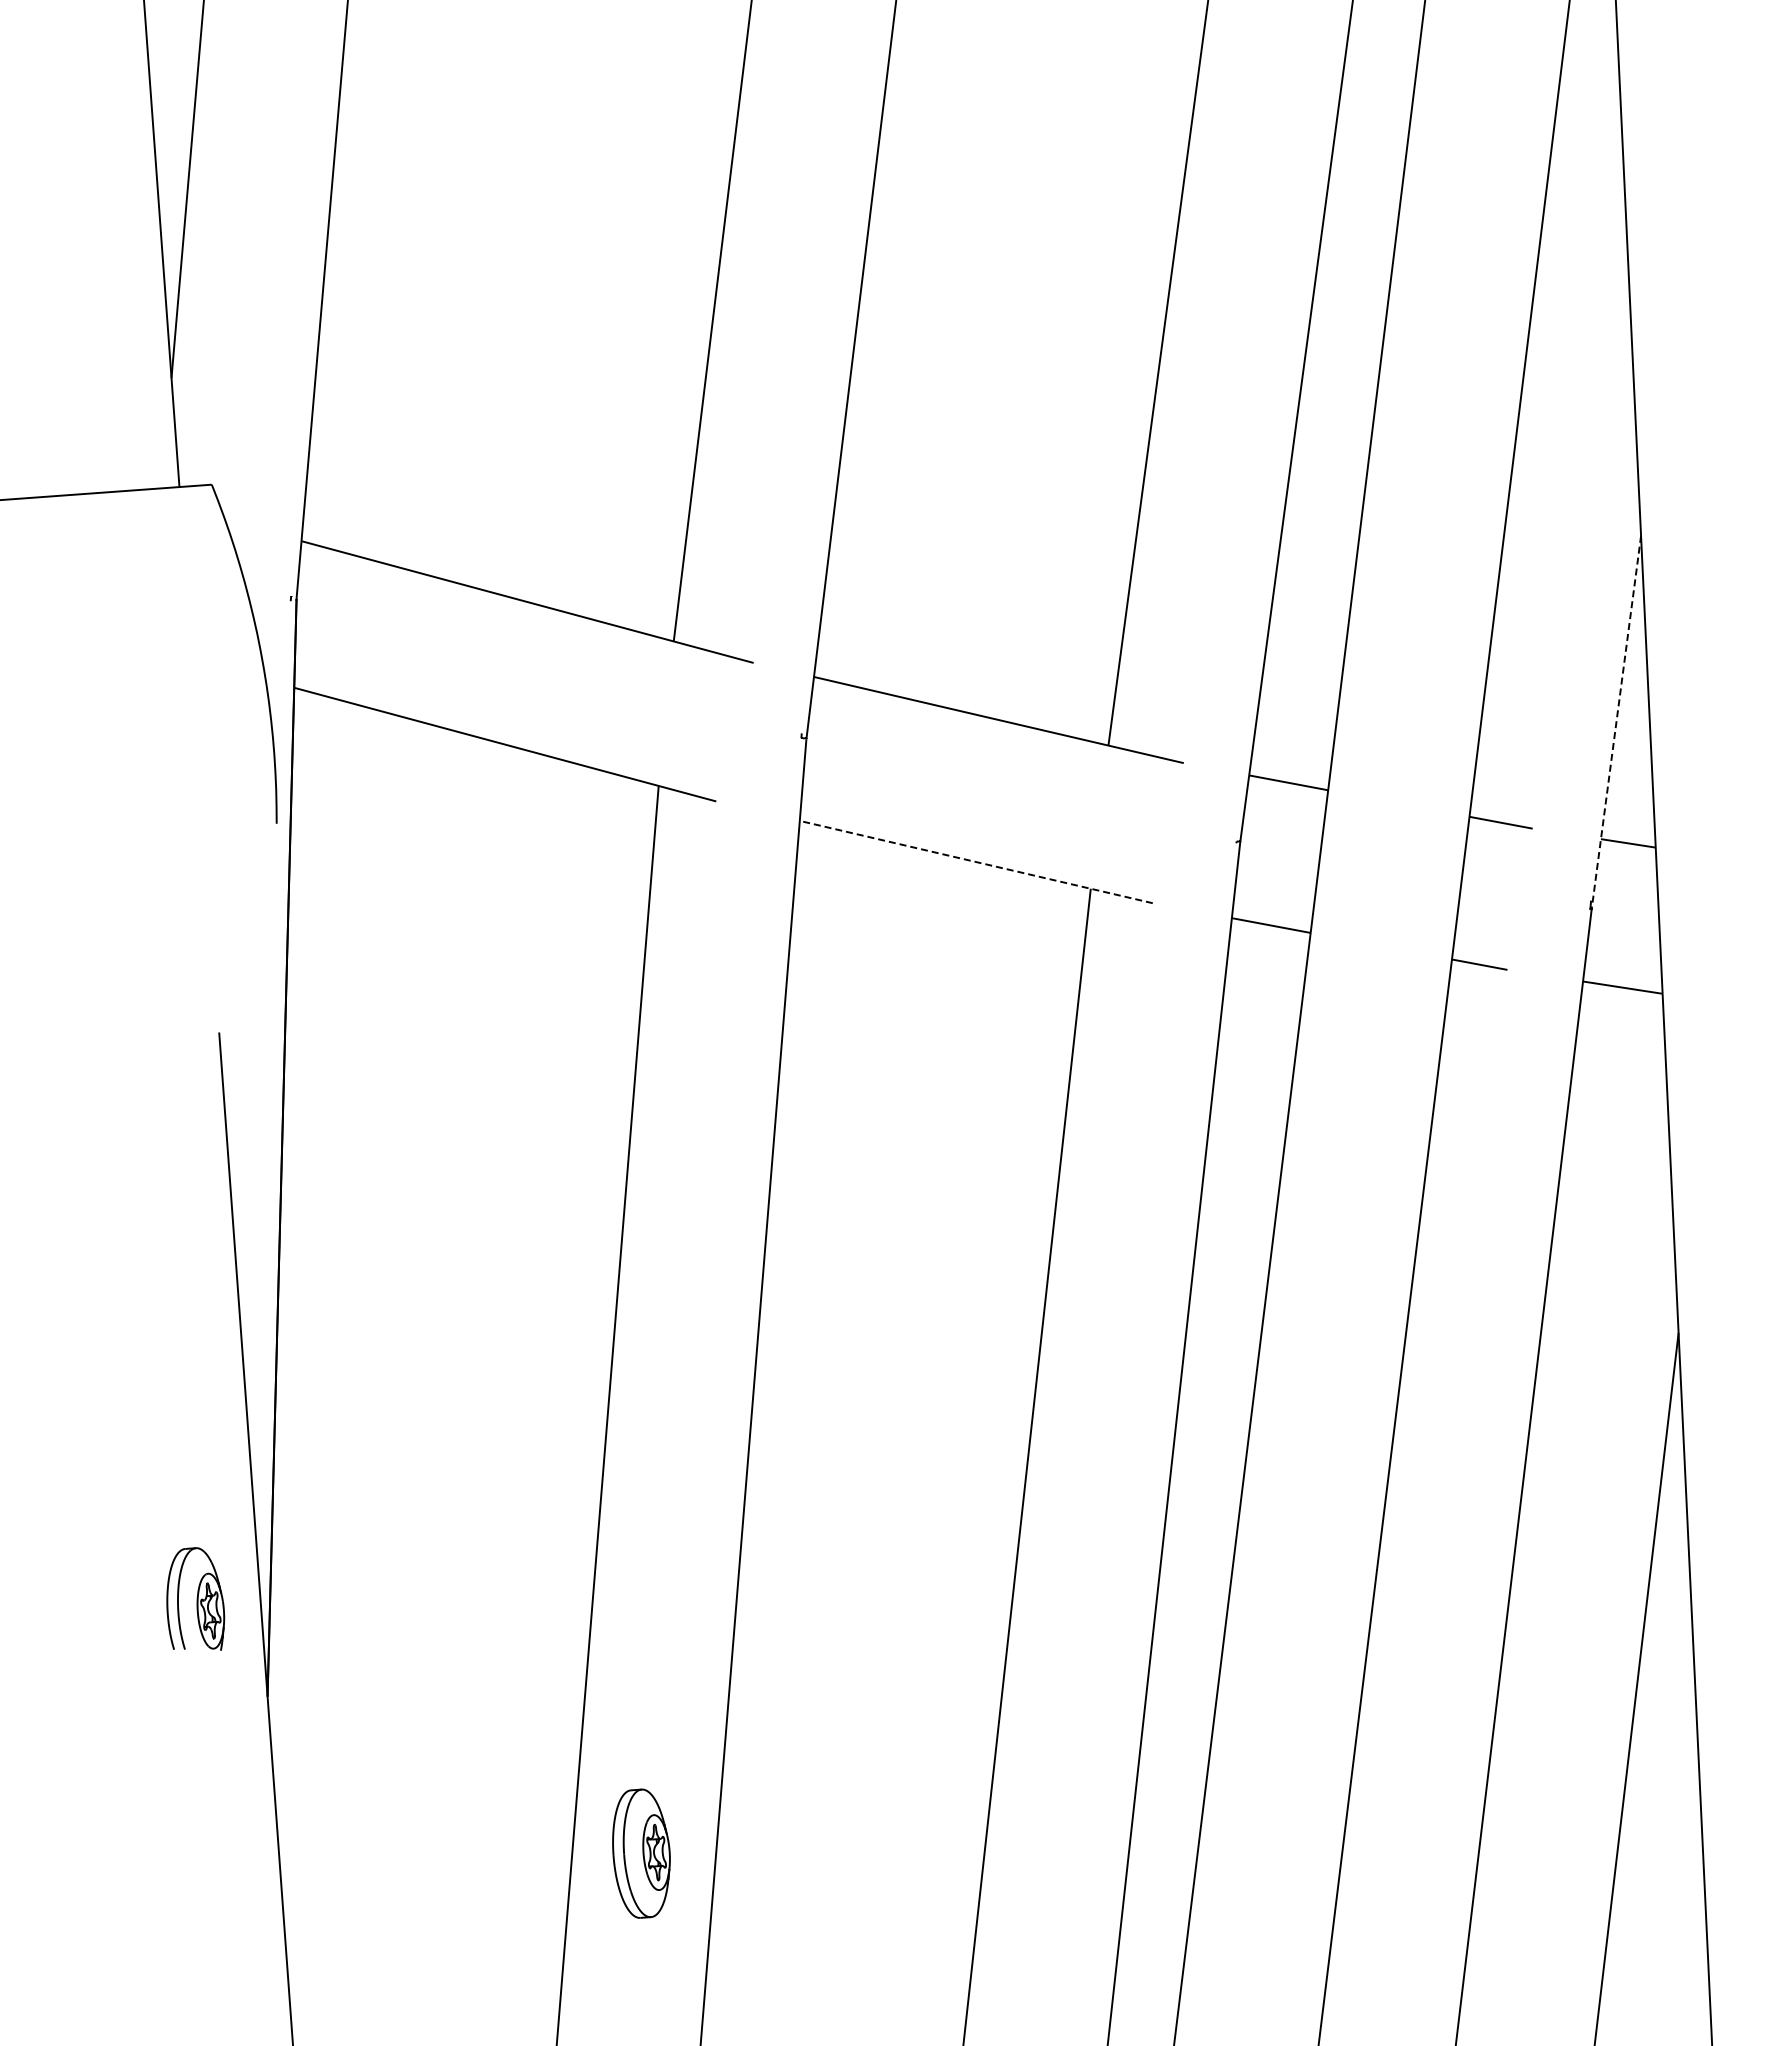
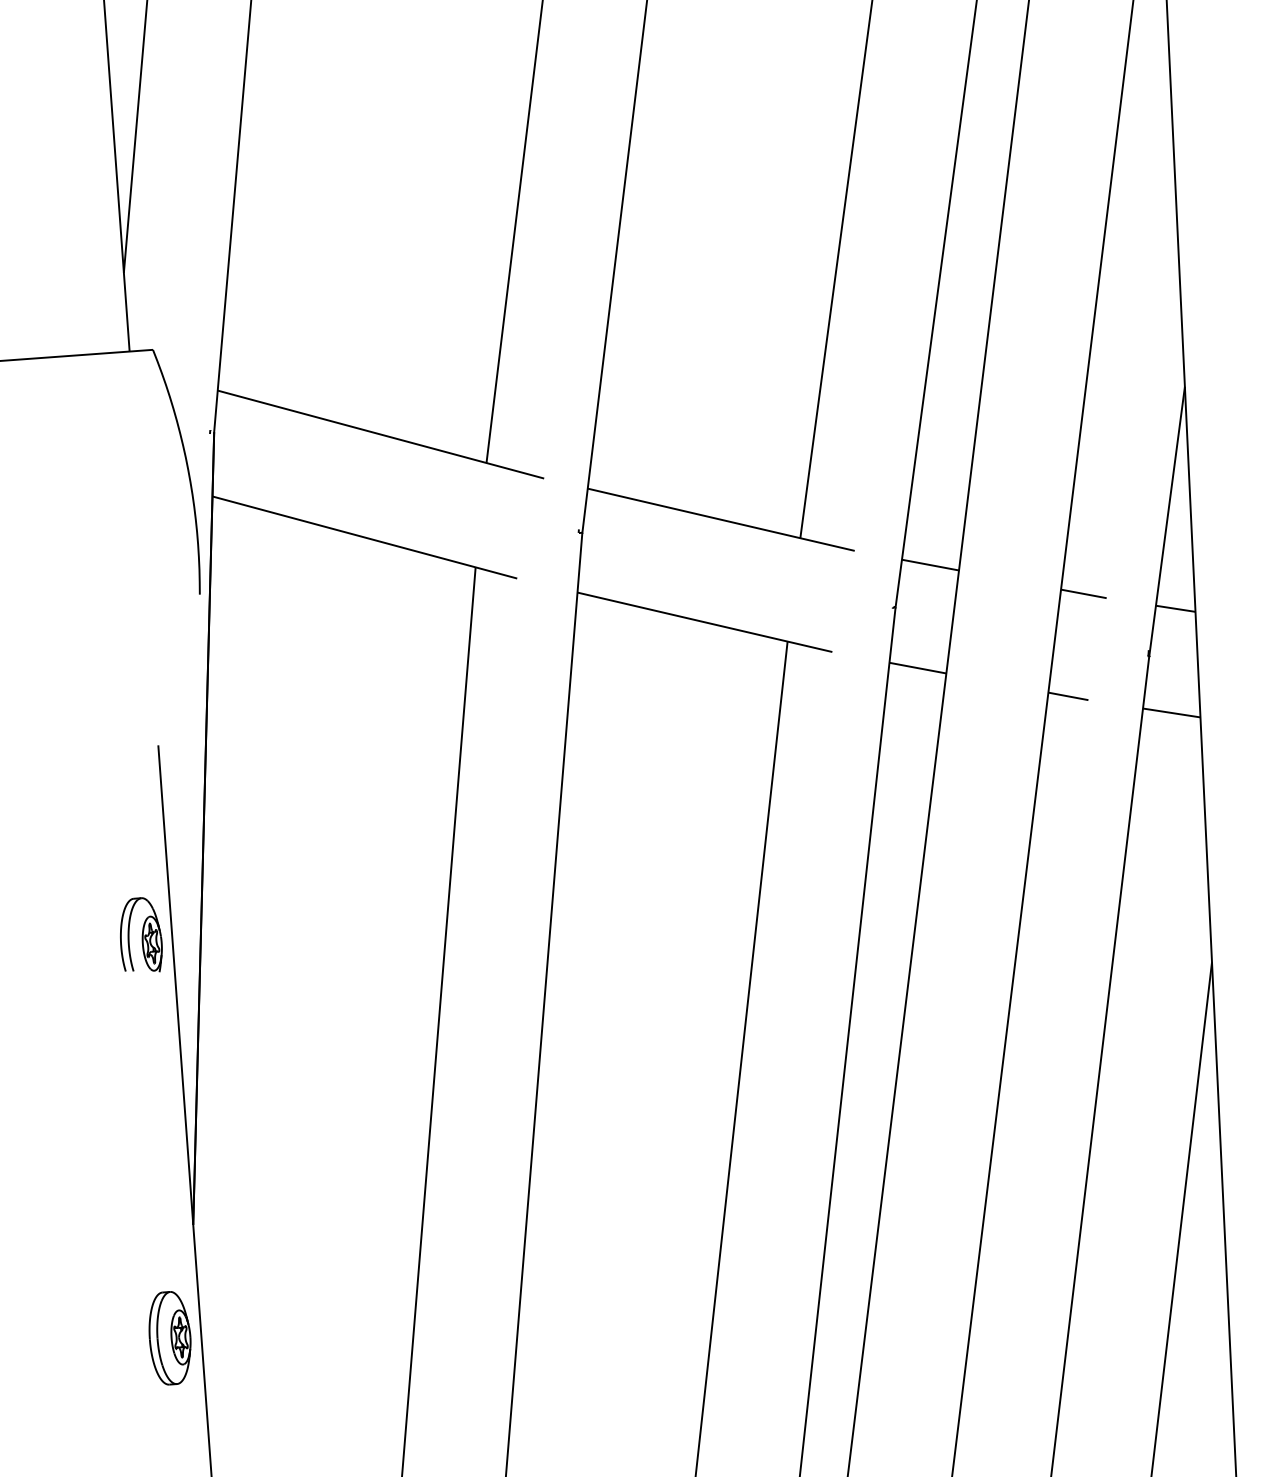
line: (1616, 722) -> (1167, 521), dashed -> solid
line: (975, 861) -> (704, 621), dashed -> solid
part: (195, 1598) -> (141, 934), moved
part: (641, 1853) -> (170, 1338), moved

